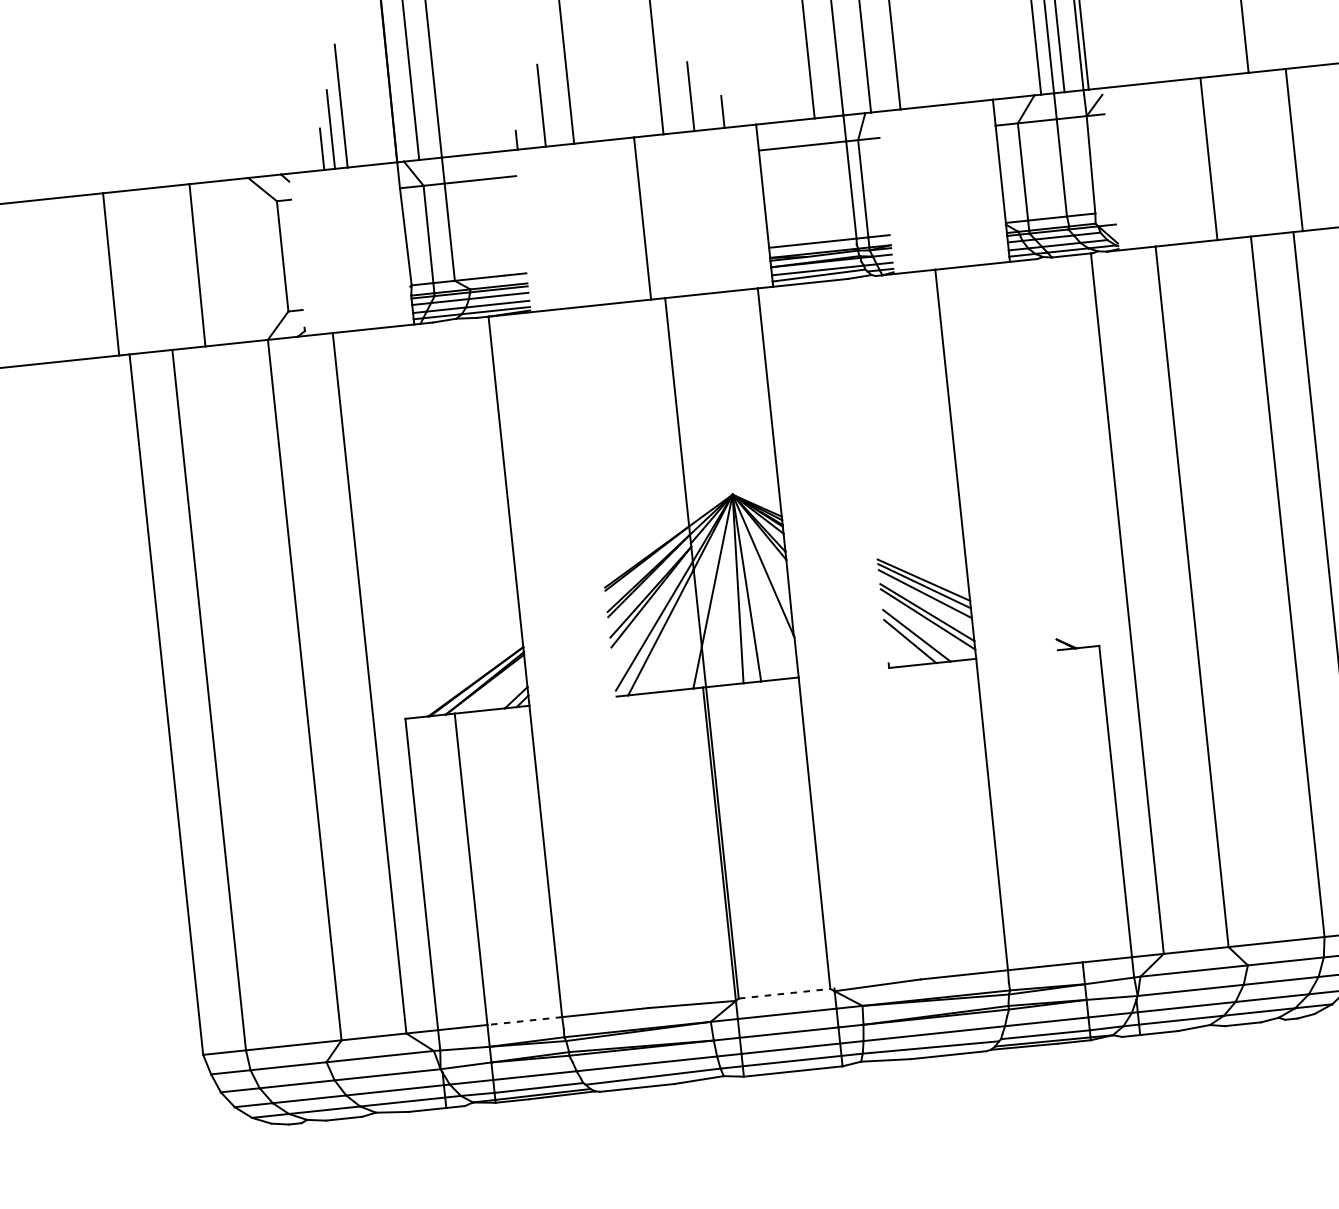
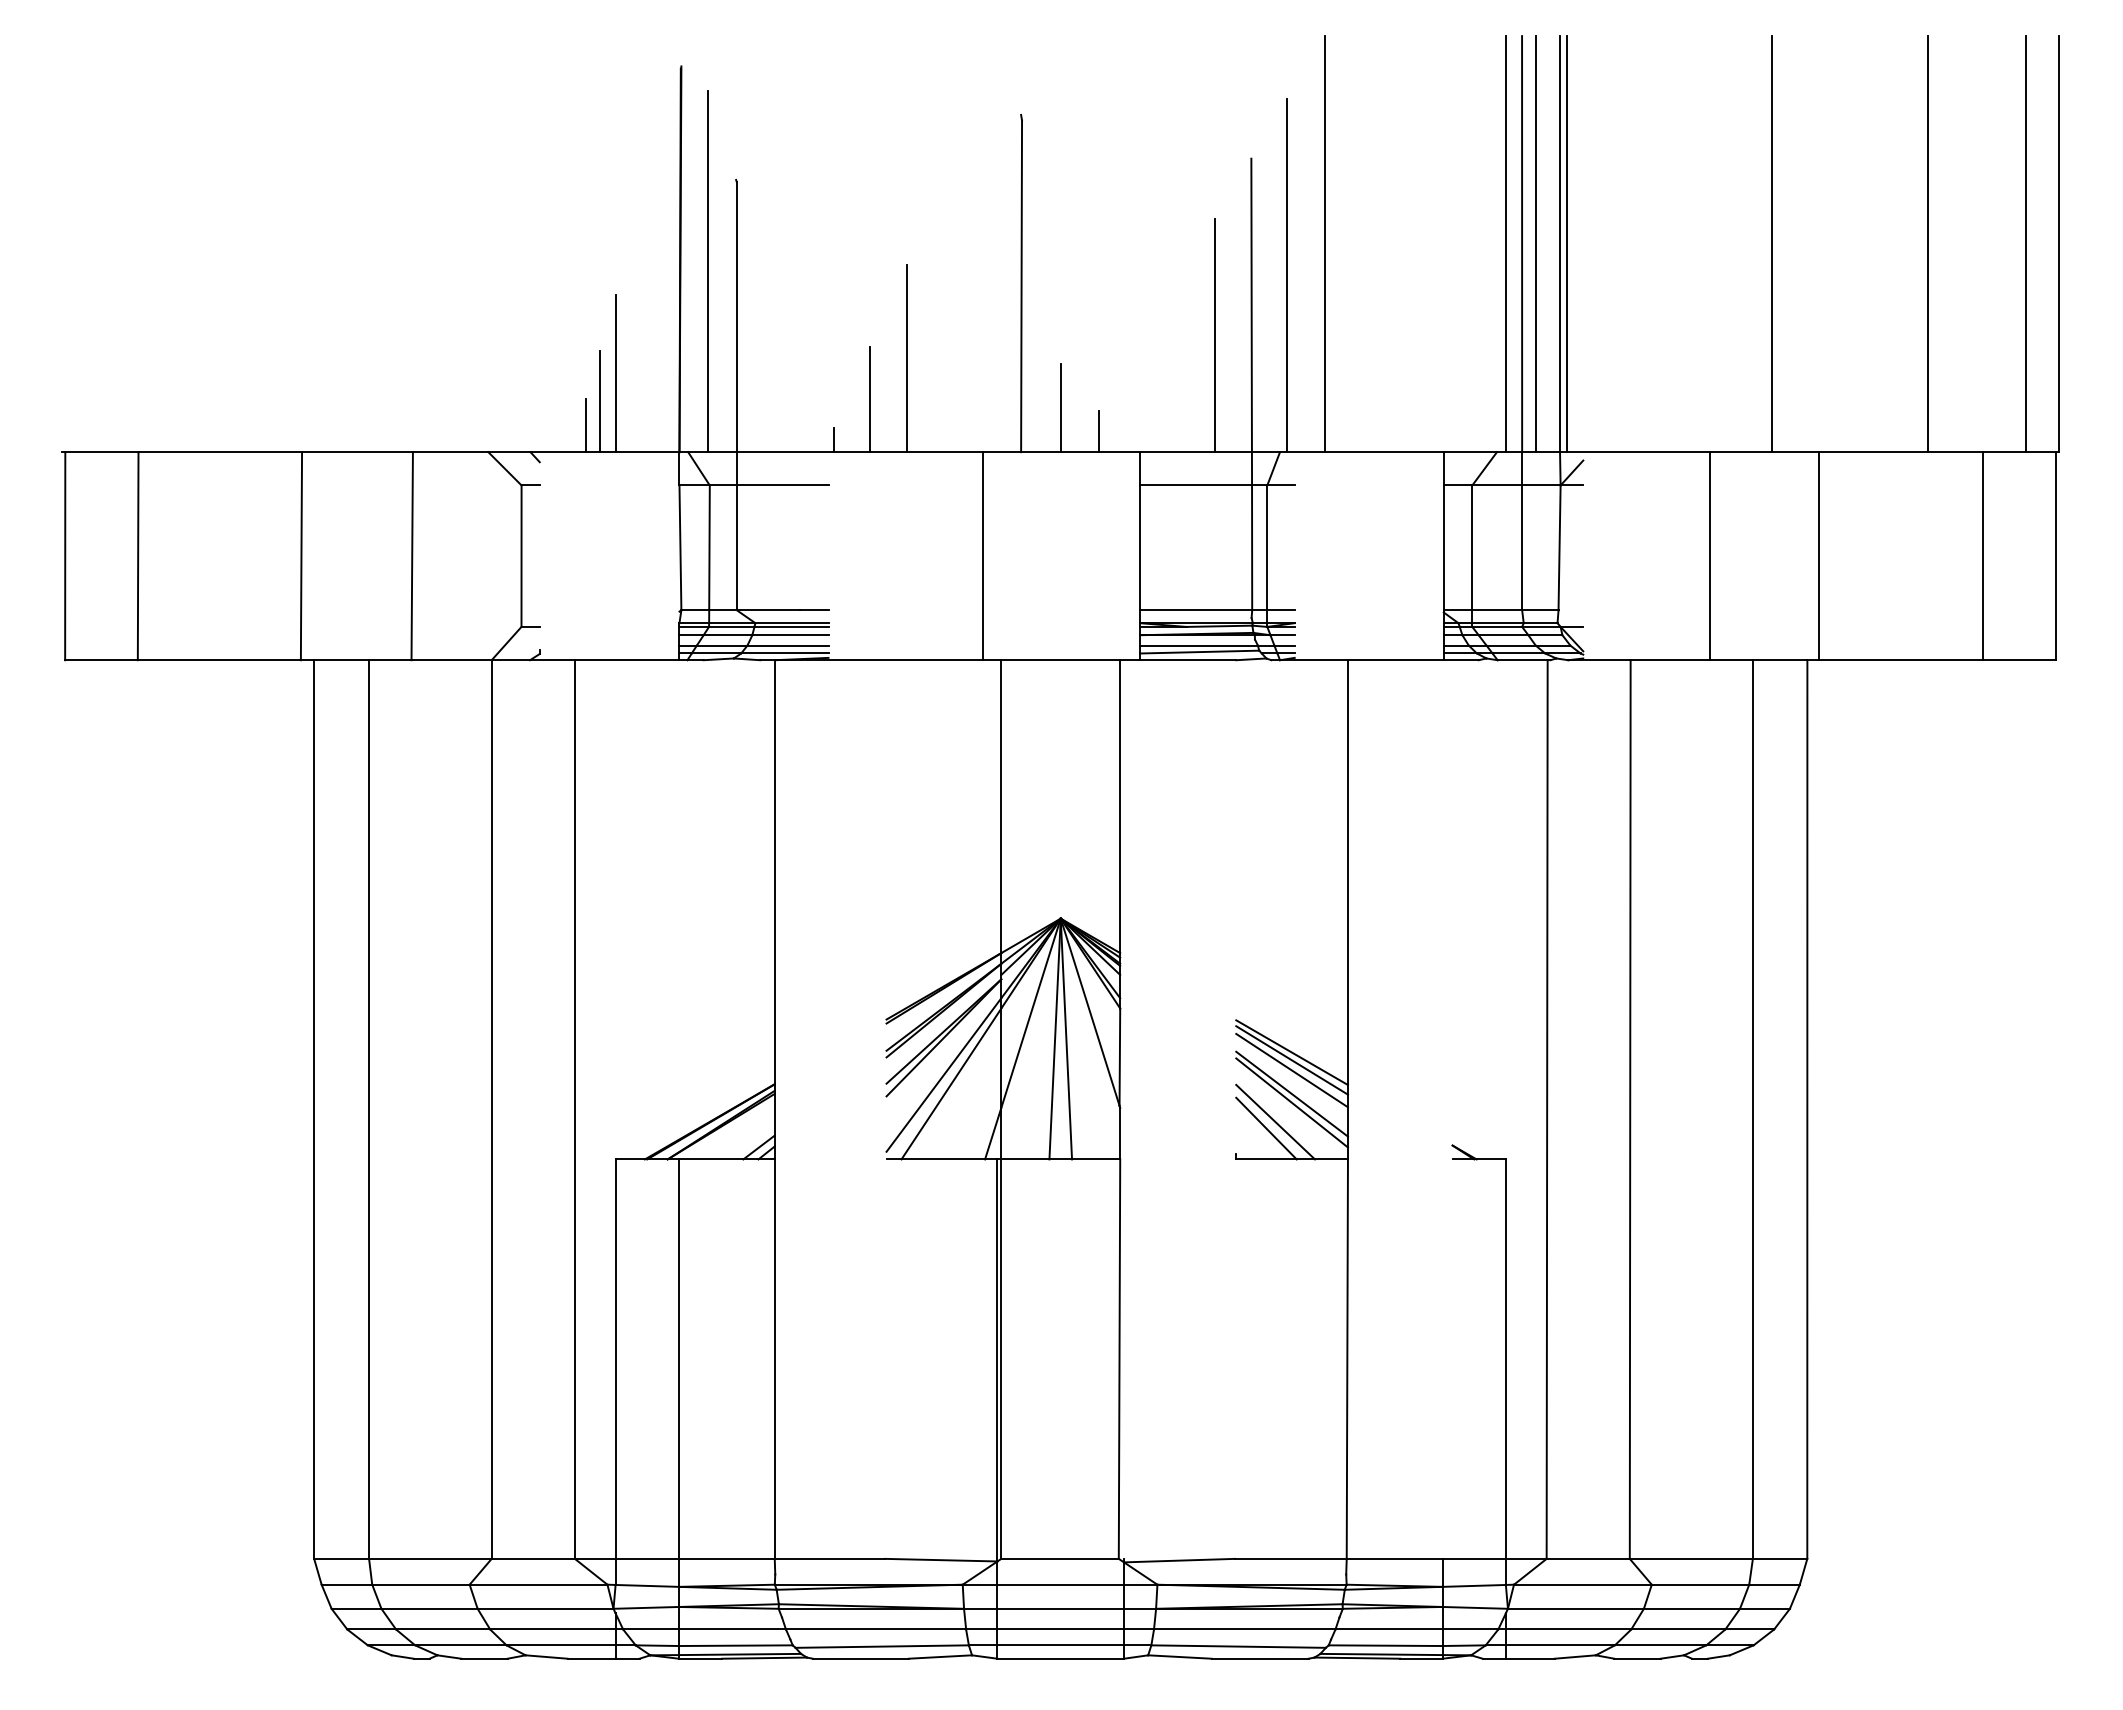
line: (784, 993) -> (1060, 1558), dashed -> solid
line: (524, 1020) -> (726, 1558), dashed -> solid

